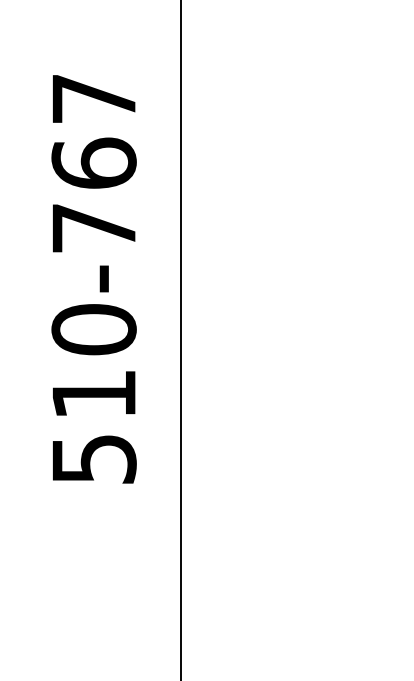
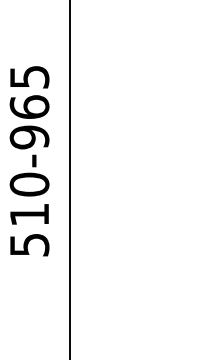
text: (93, 164) -> (29, 107), 510-767 -> 510-965

